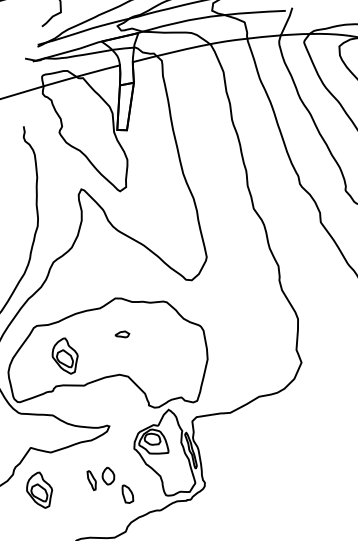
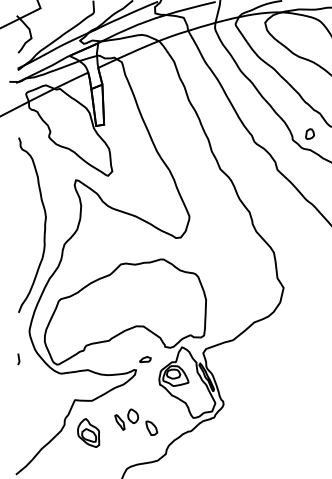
part: (122, 334) -> (145, 359), moved
part: (65, 354) -> (88, 318), removed
part: (111, 483) -> (136, 421), moved

